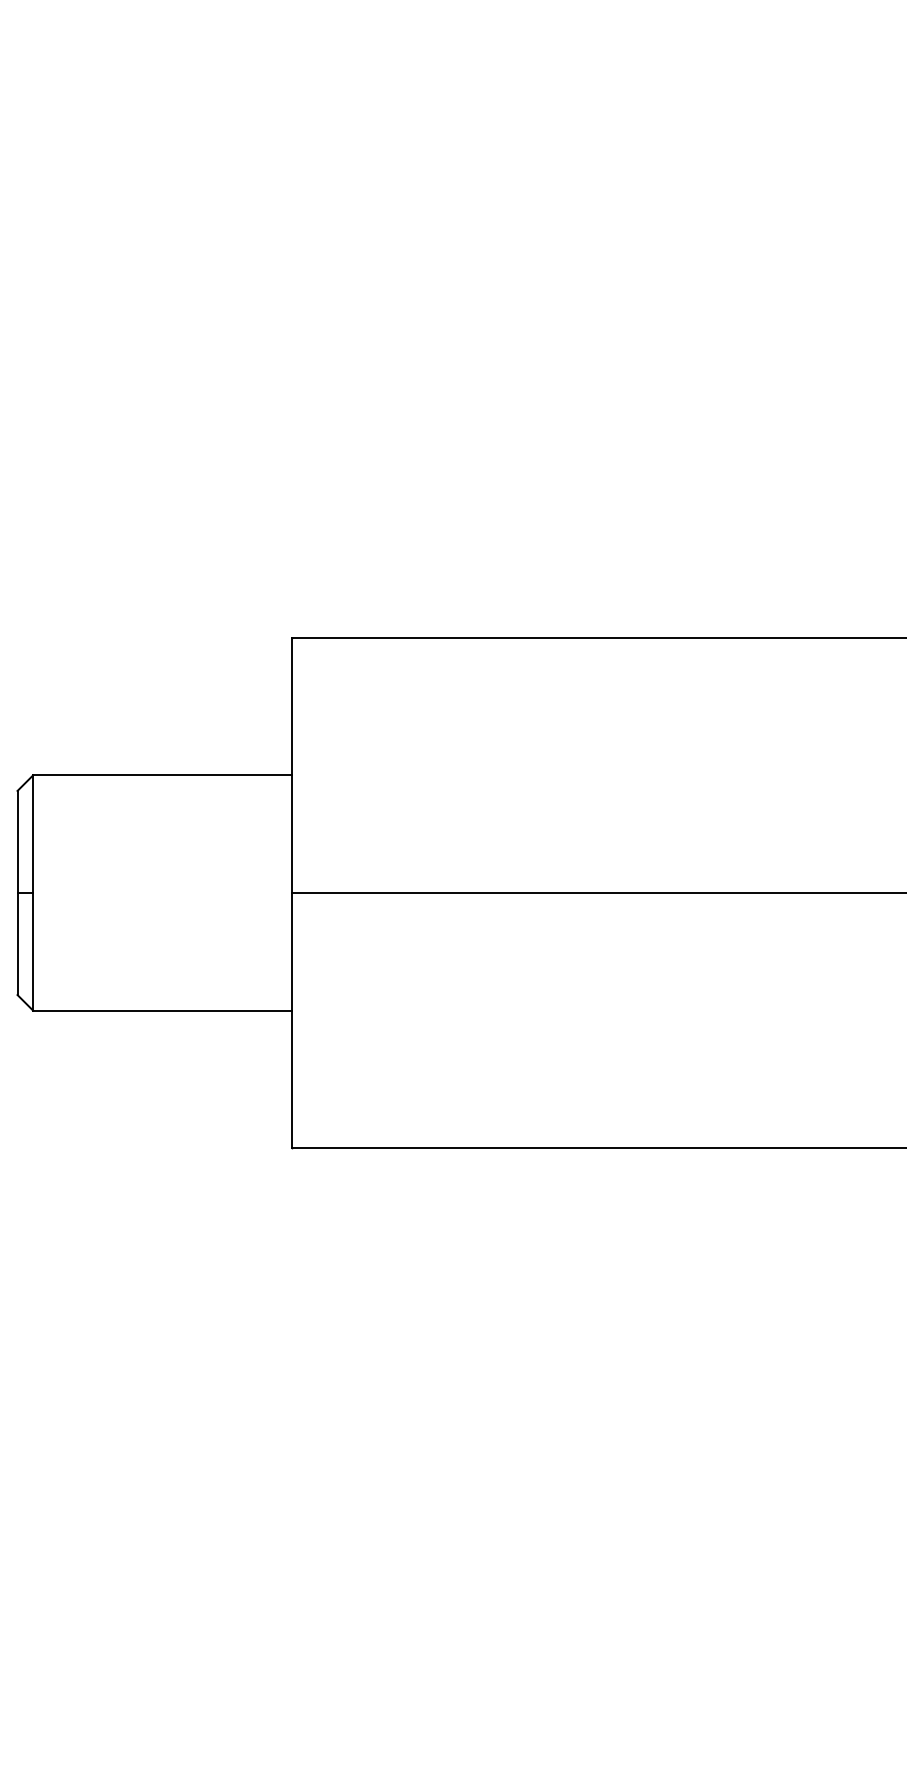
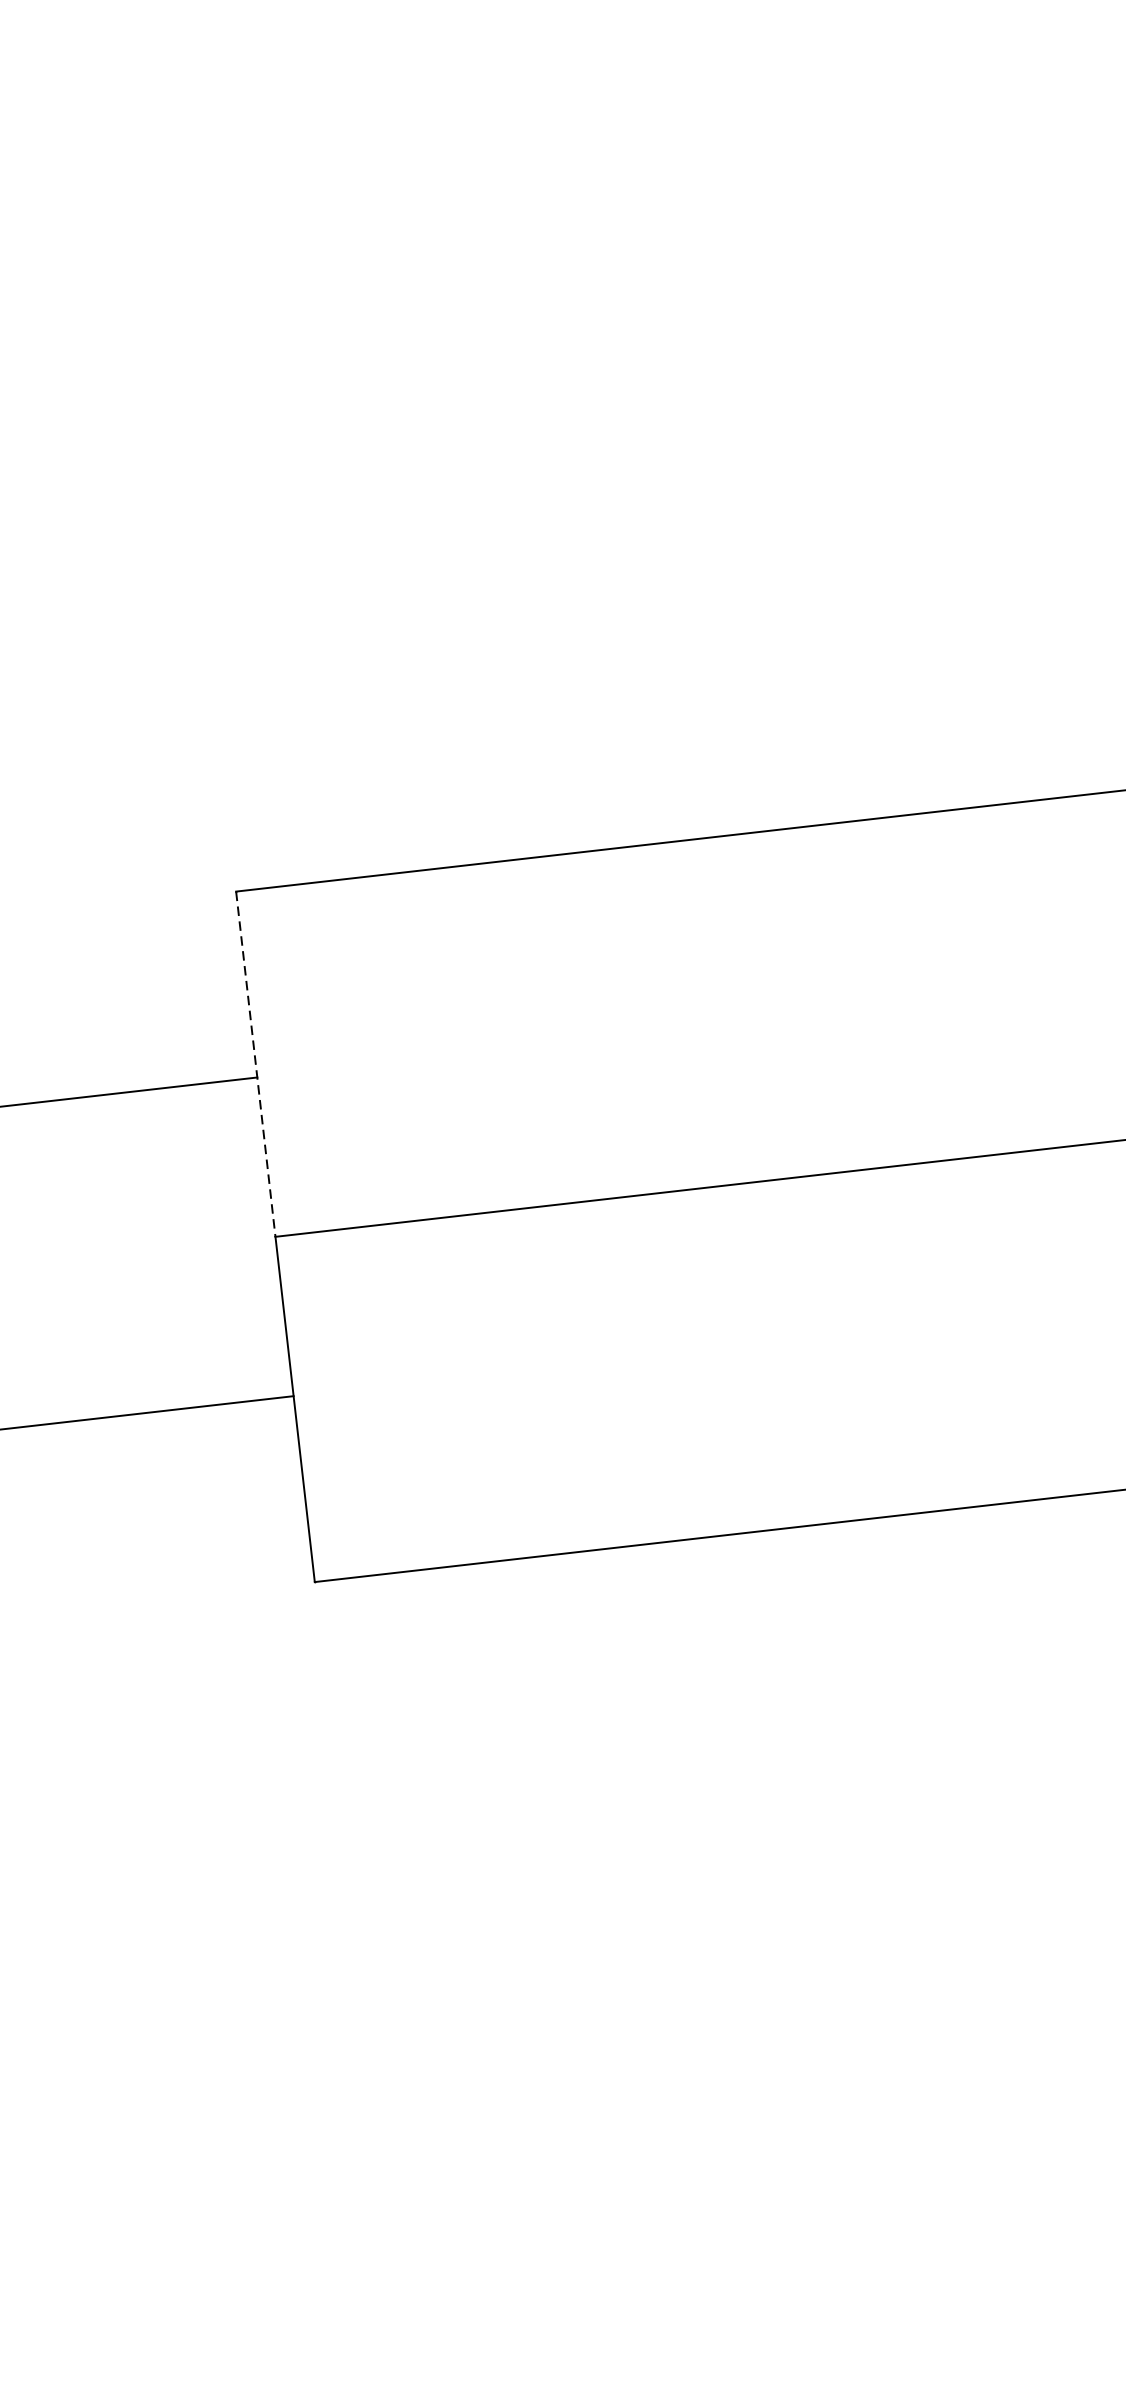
line: (292, 765) -> (256, 1064), solid -> dashed

